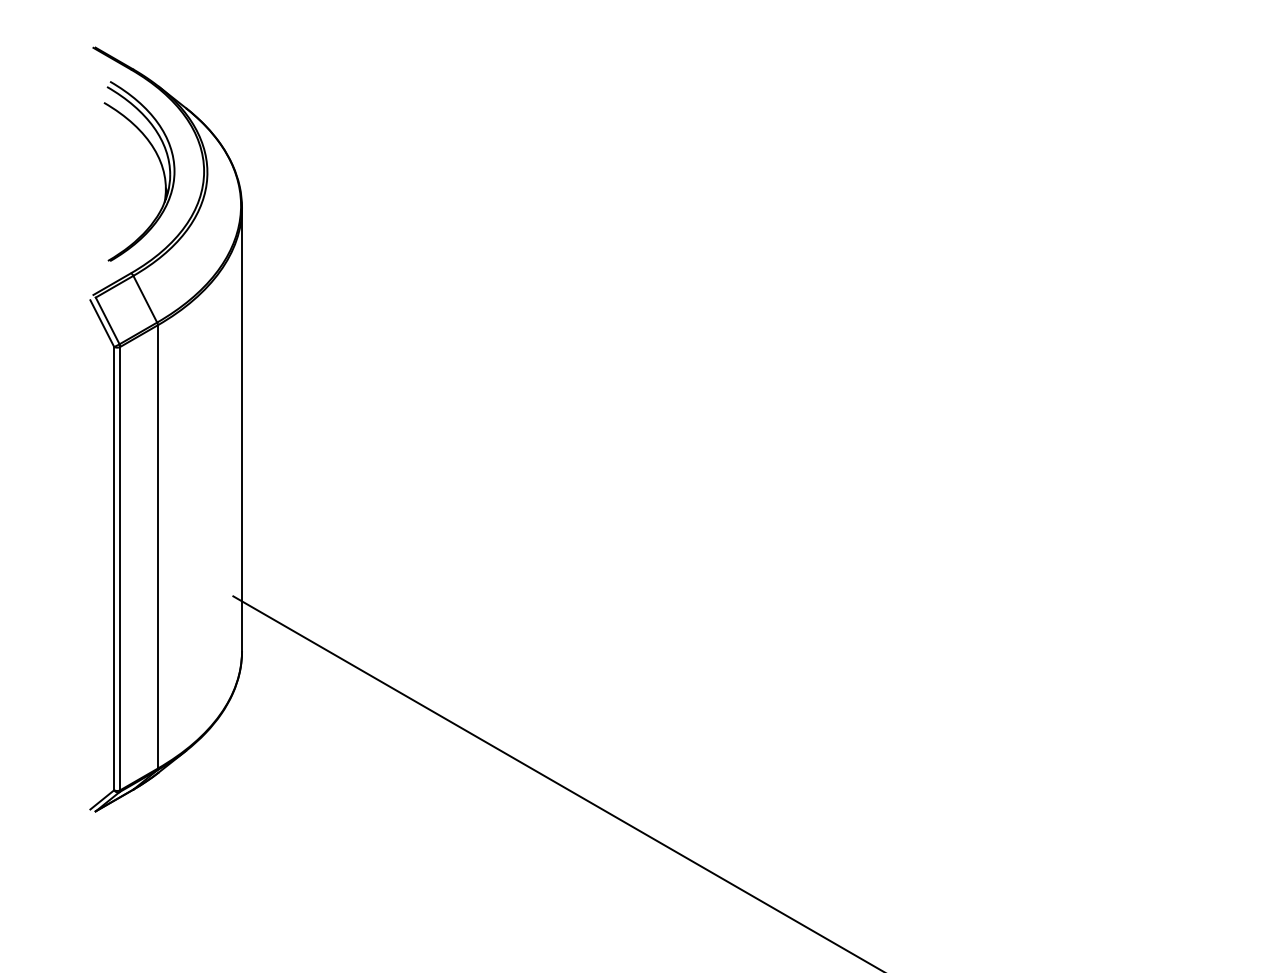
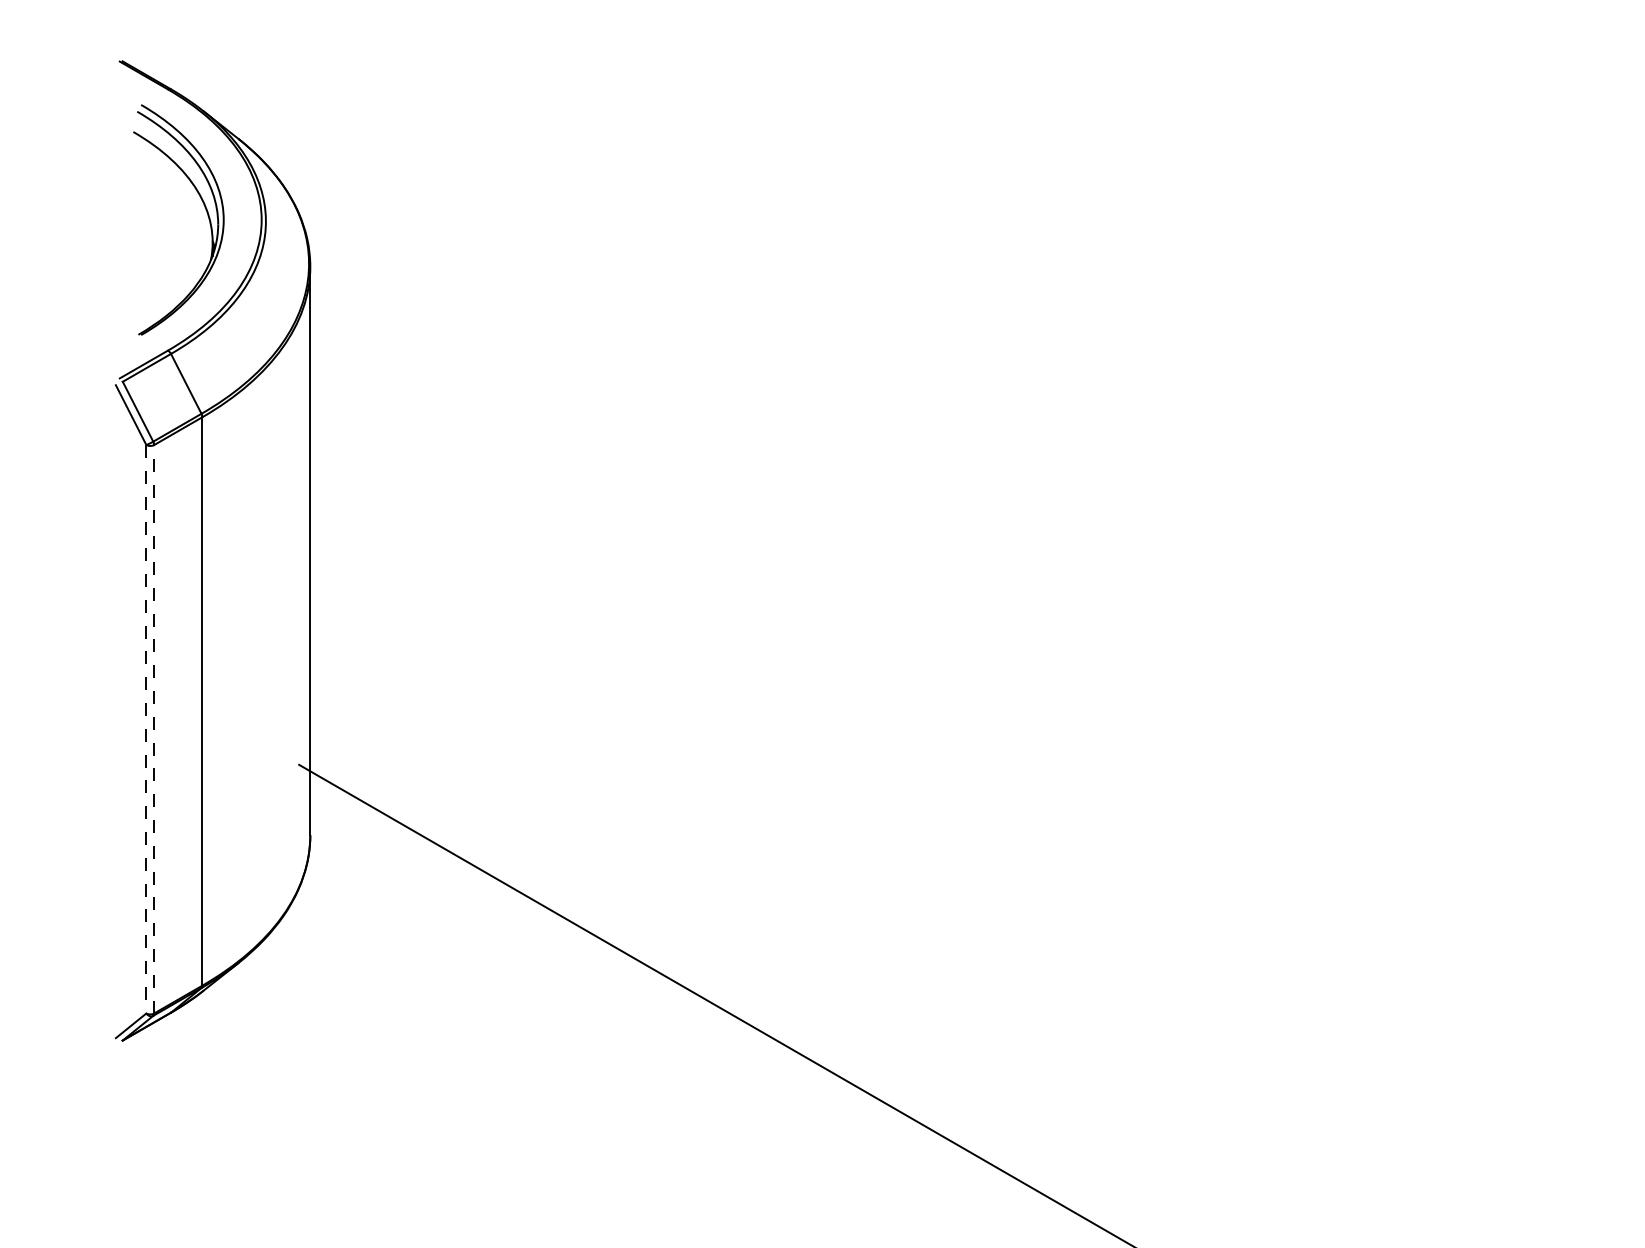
line: (120, 567) -> (154, 728), solid -> dashed
line: (114, 568) -> (146, 729), solid -> dashed

